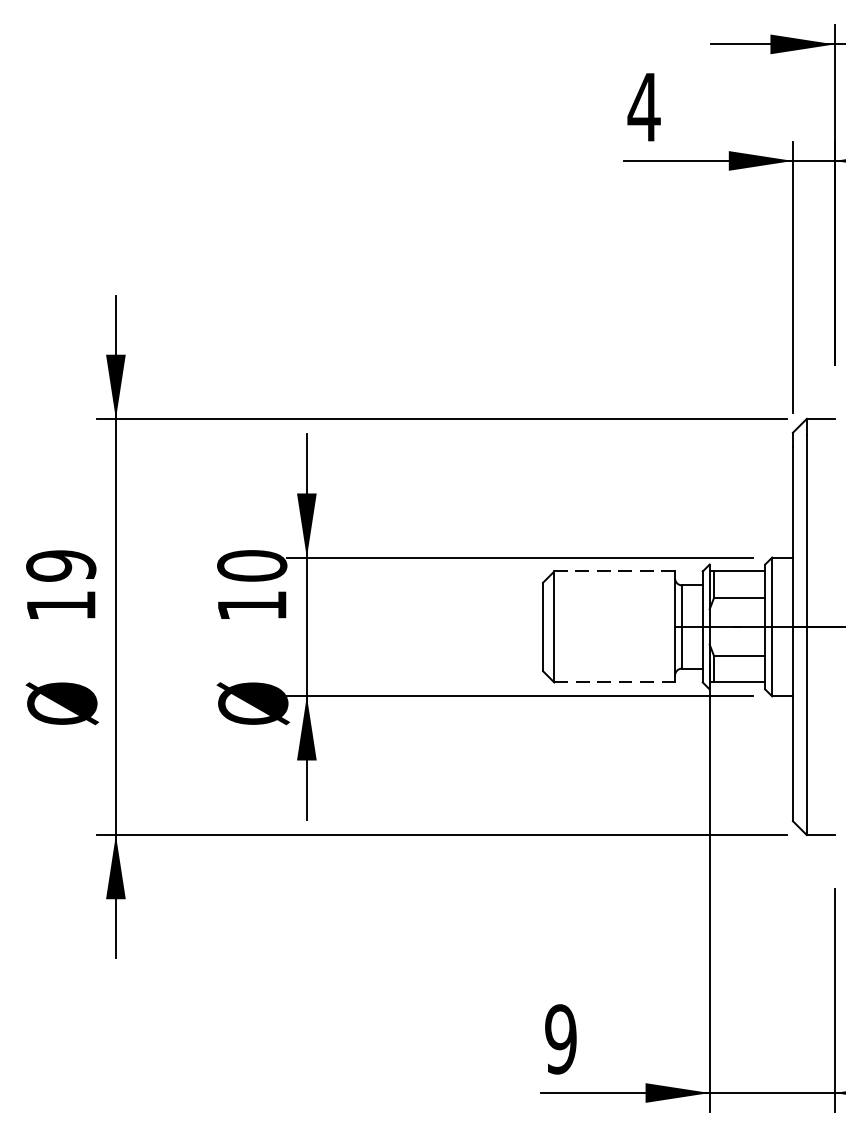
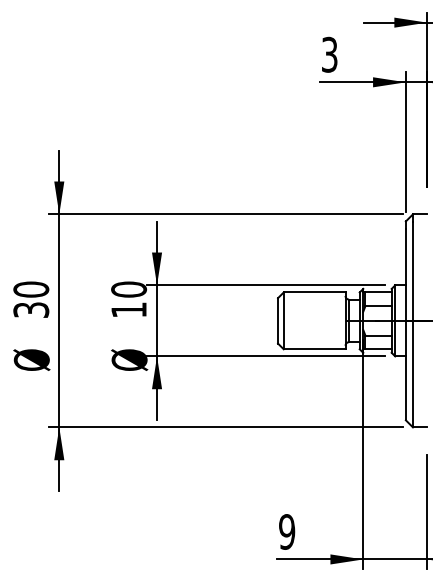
text: (643, 106) -> (329, 54), 4 -> 3
line: (614, 571) -> (314, 292), dashed -> solid
text: (61, 585) -> (31, 299), 19 -> 30
line: (614, 682) -> (314, 349), dashed -> solid

